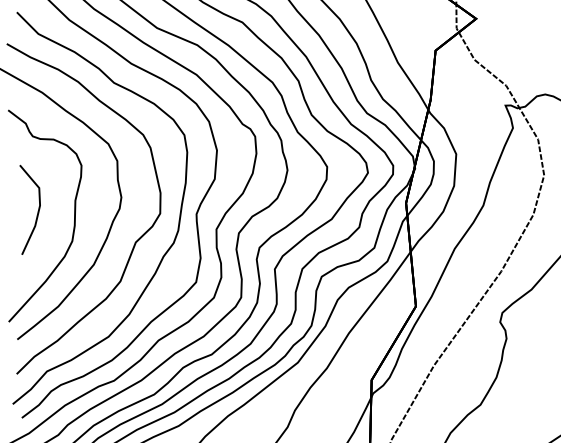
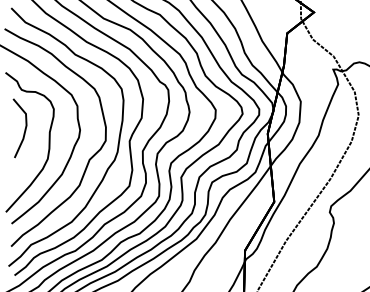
curve: (36, 210) -> (24, 128), moved

